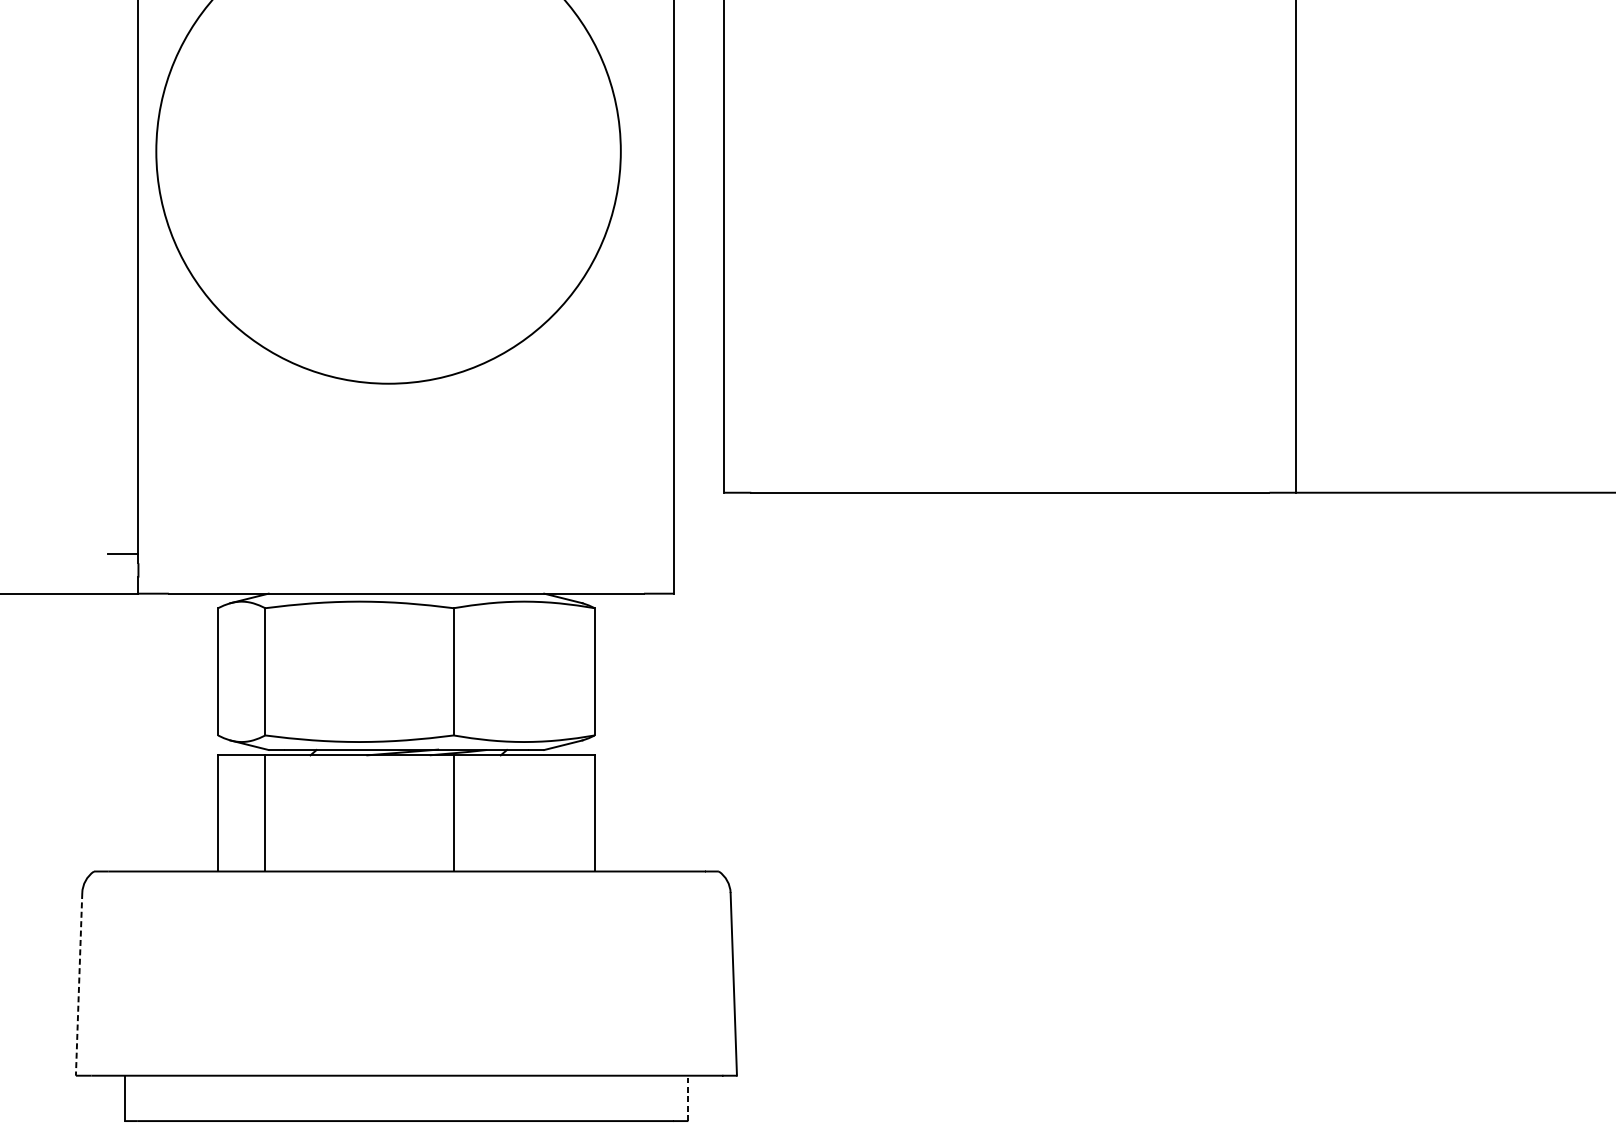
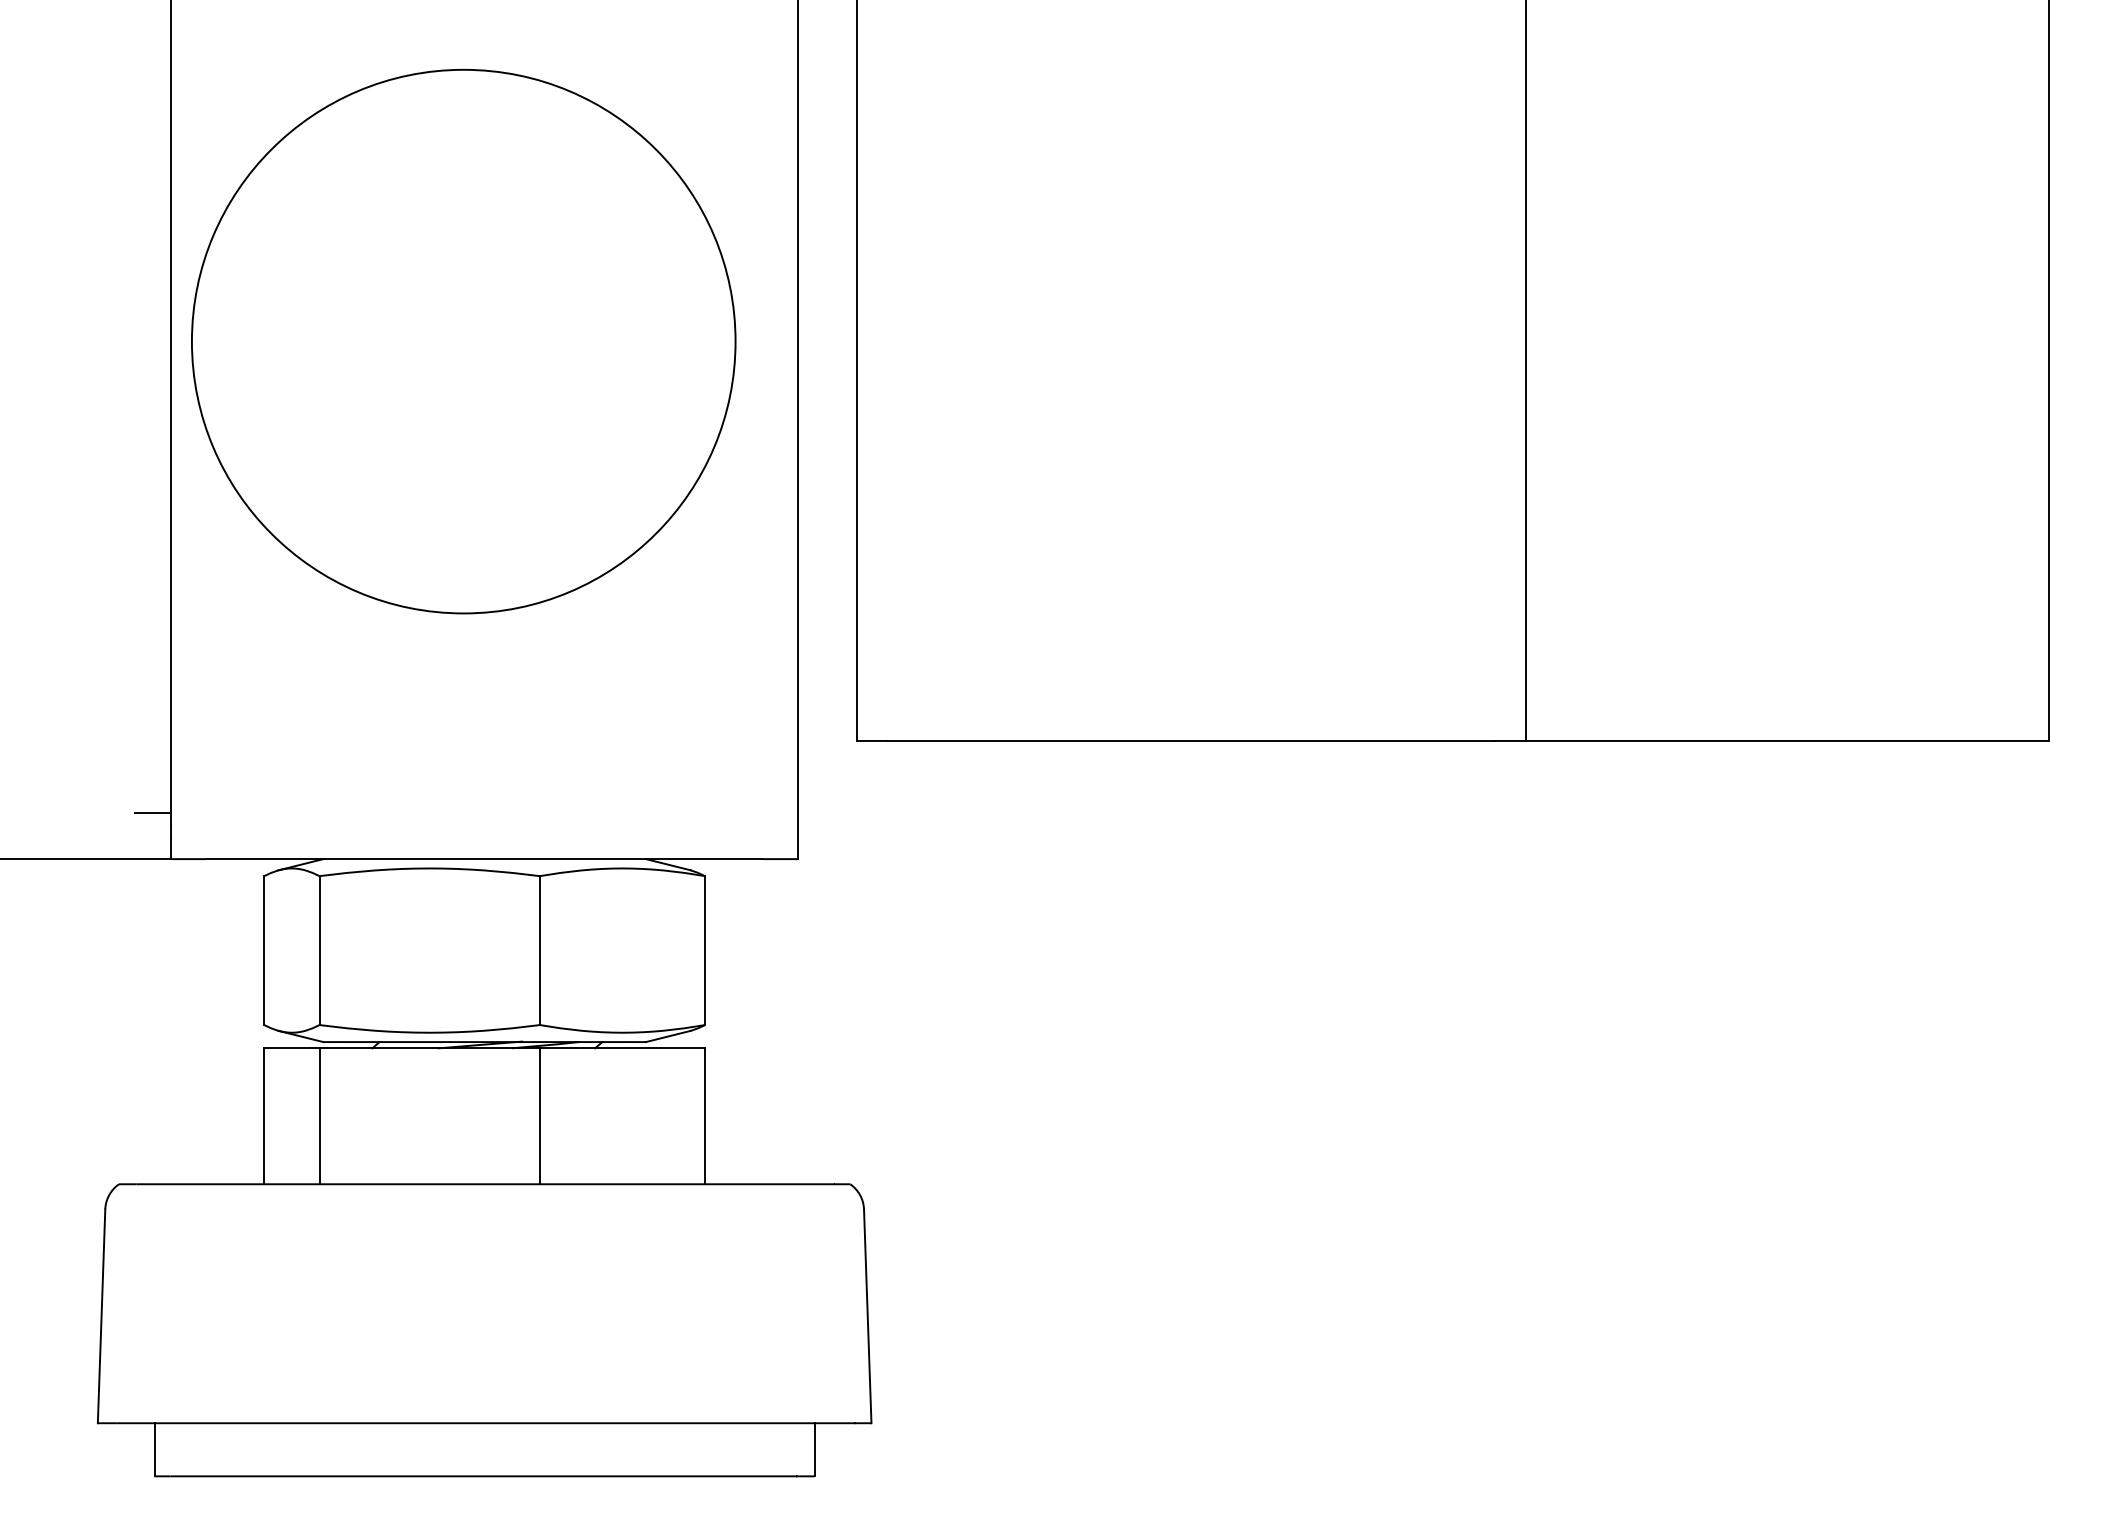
line: (79, 984) -> (101, 1316), dashed -> solid
line: (688, 1098) -> (814, 1449), dashed -> solid

